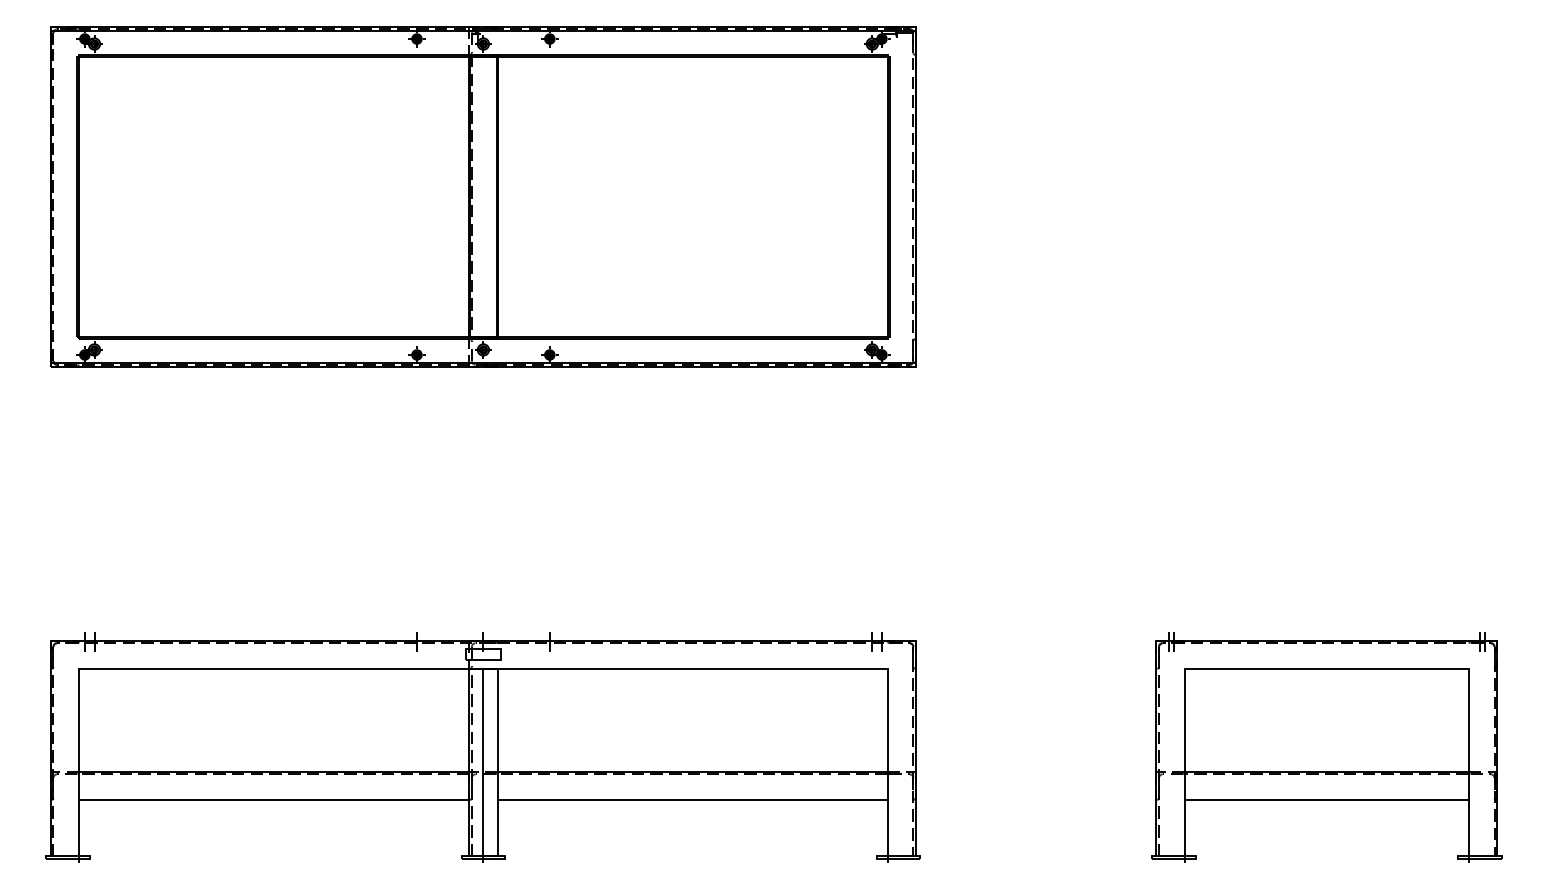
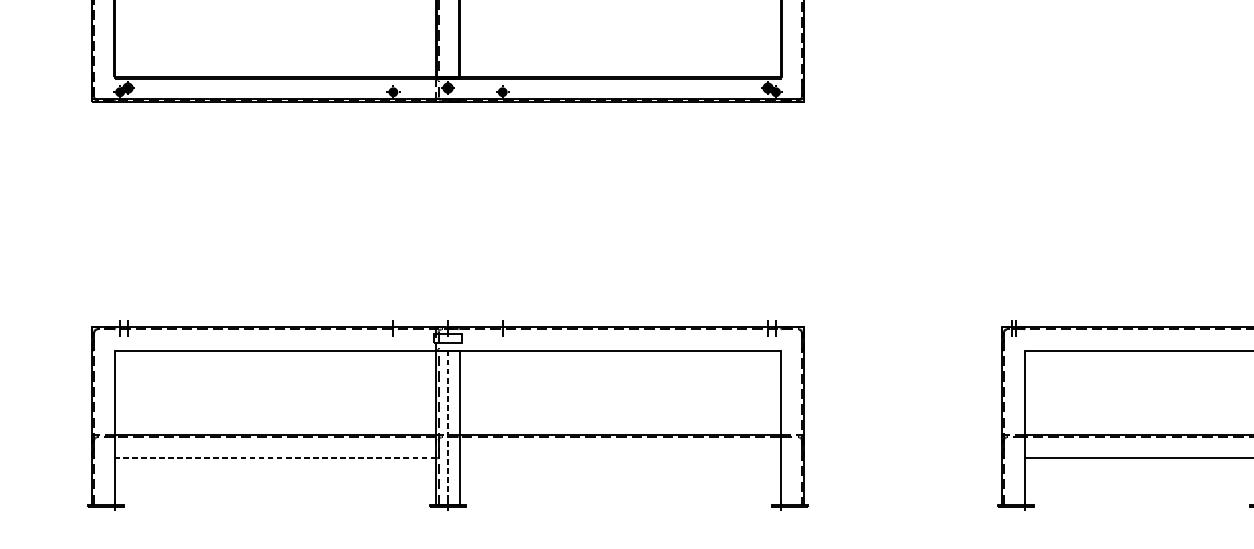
line: (483, 762) -> (448, 427), solid -> dashed
line: (274, 800) -> (276, 458), solid -> dashed
line: (692, 800) -> (620, 458), removed

